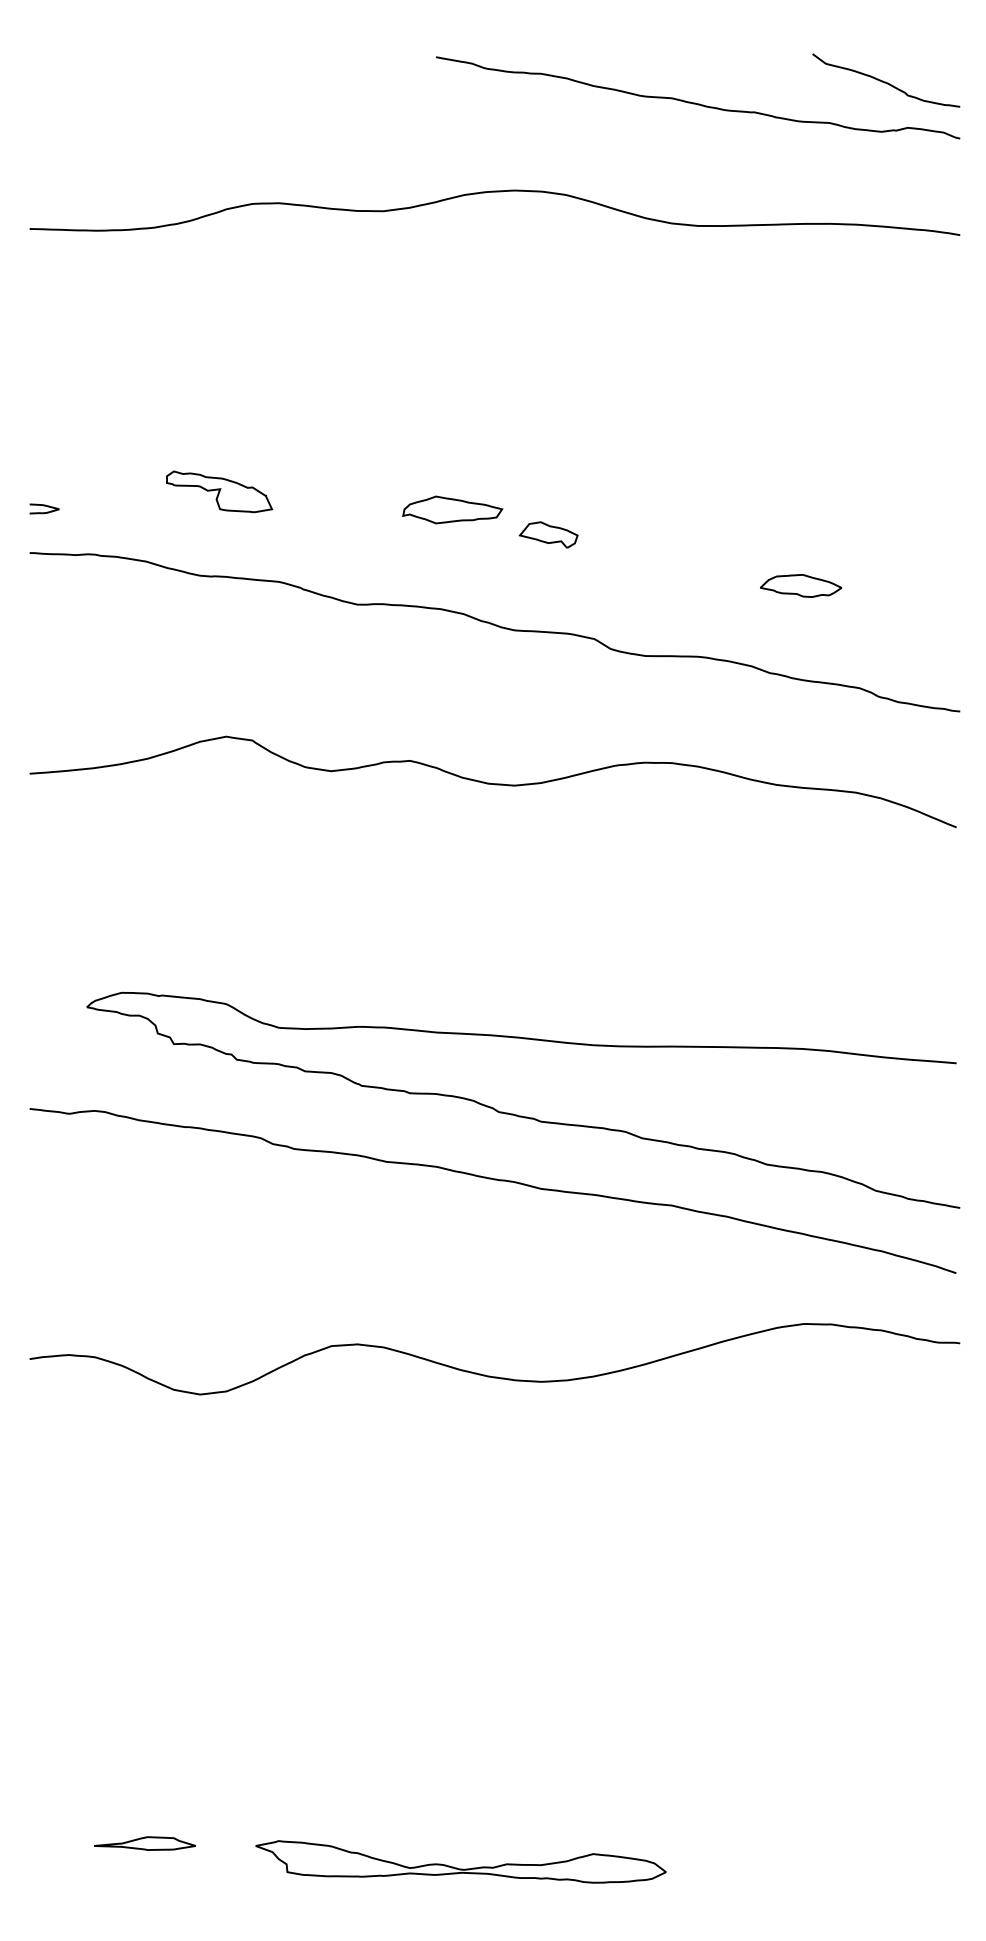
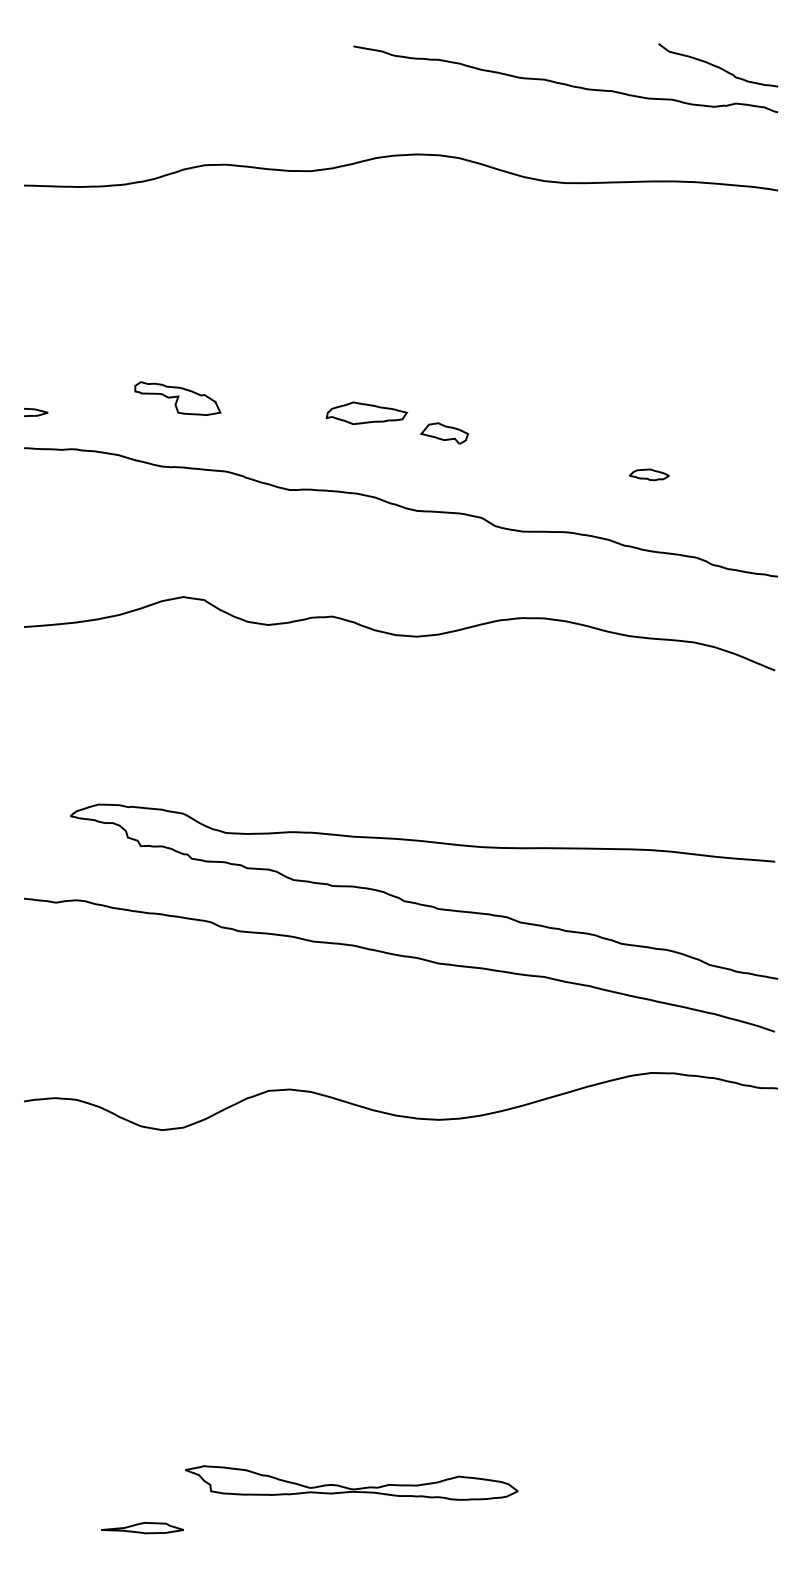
part: (801, 585) -> (649, 474), size x0.6
part: (144, 1843) -> (142, 1528), moved
part: (457, 1867) -> (348, 1487), moved

